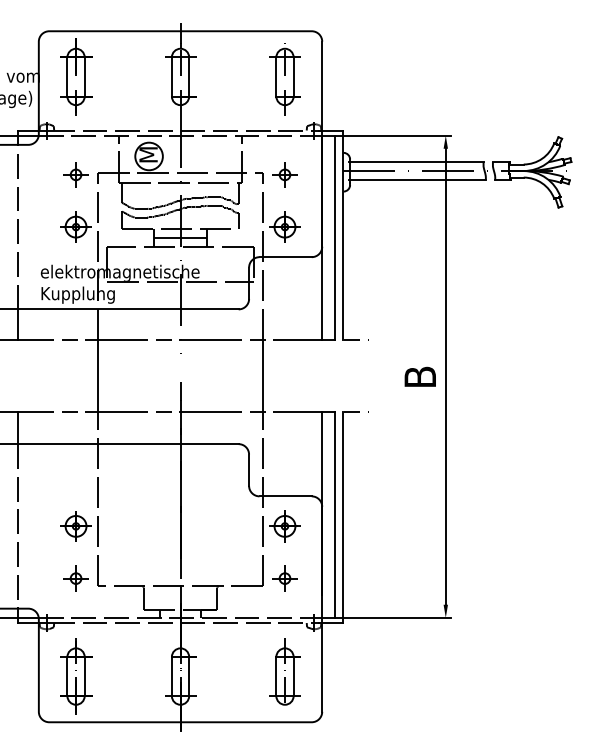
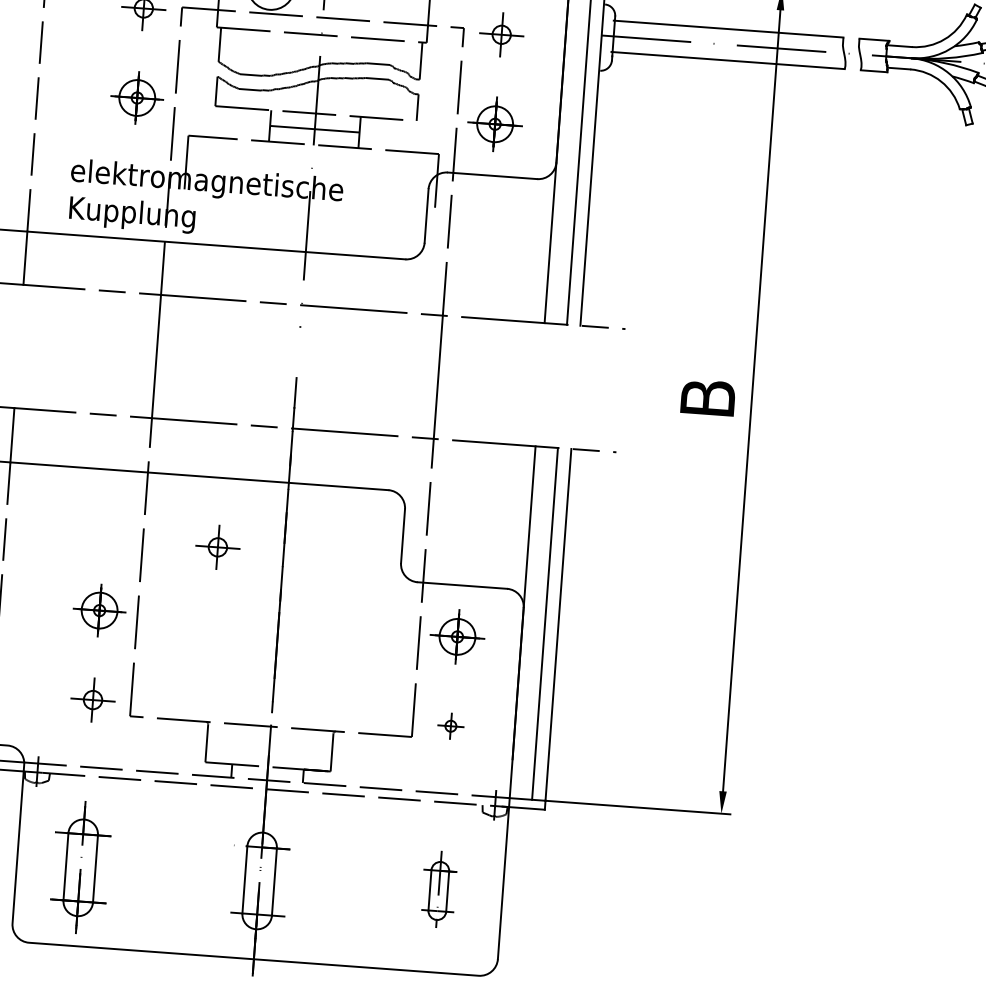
line: (180, 282) -> (309, 205), removed
part: (141, 484) -> (216, 547), added
part: (284, 578) -> (450, 726), size x0.6
part: (284, 671) -> (438, 885), size x0.6

